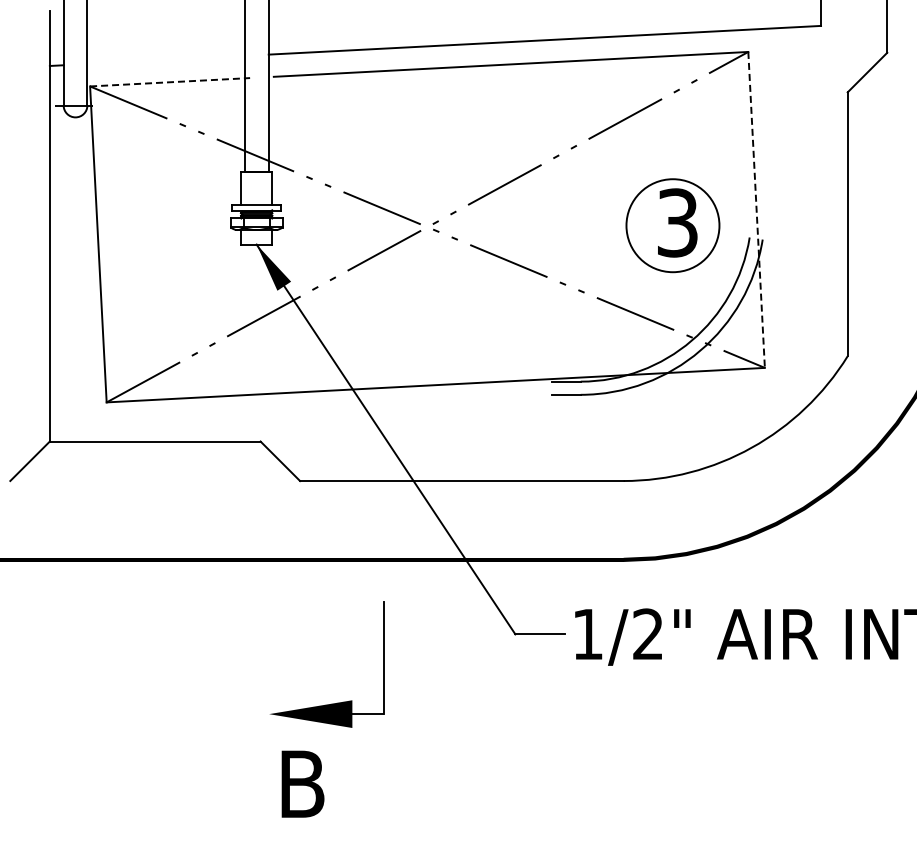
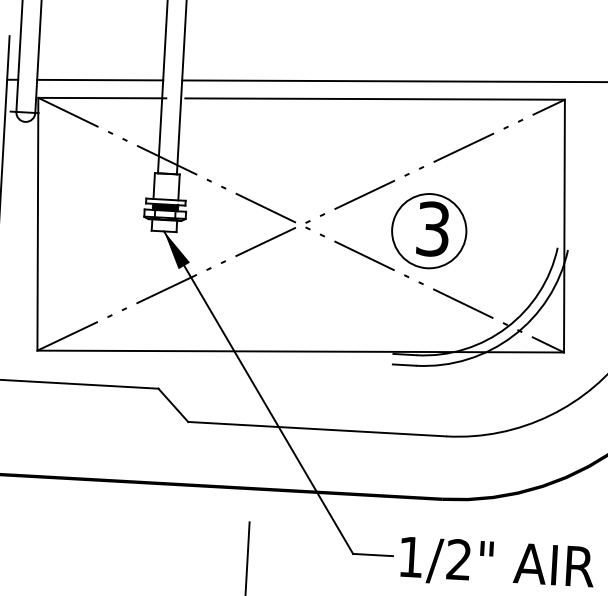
line: (165, 59) -> (99, 79), added
line: (170, 82) -> (102, 98), dashed -> solid
line: (756, 210) -> (564, 226), dashed -> solid
part: (672, 225) -> (428, 230), moved

